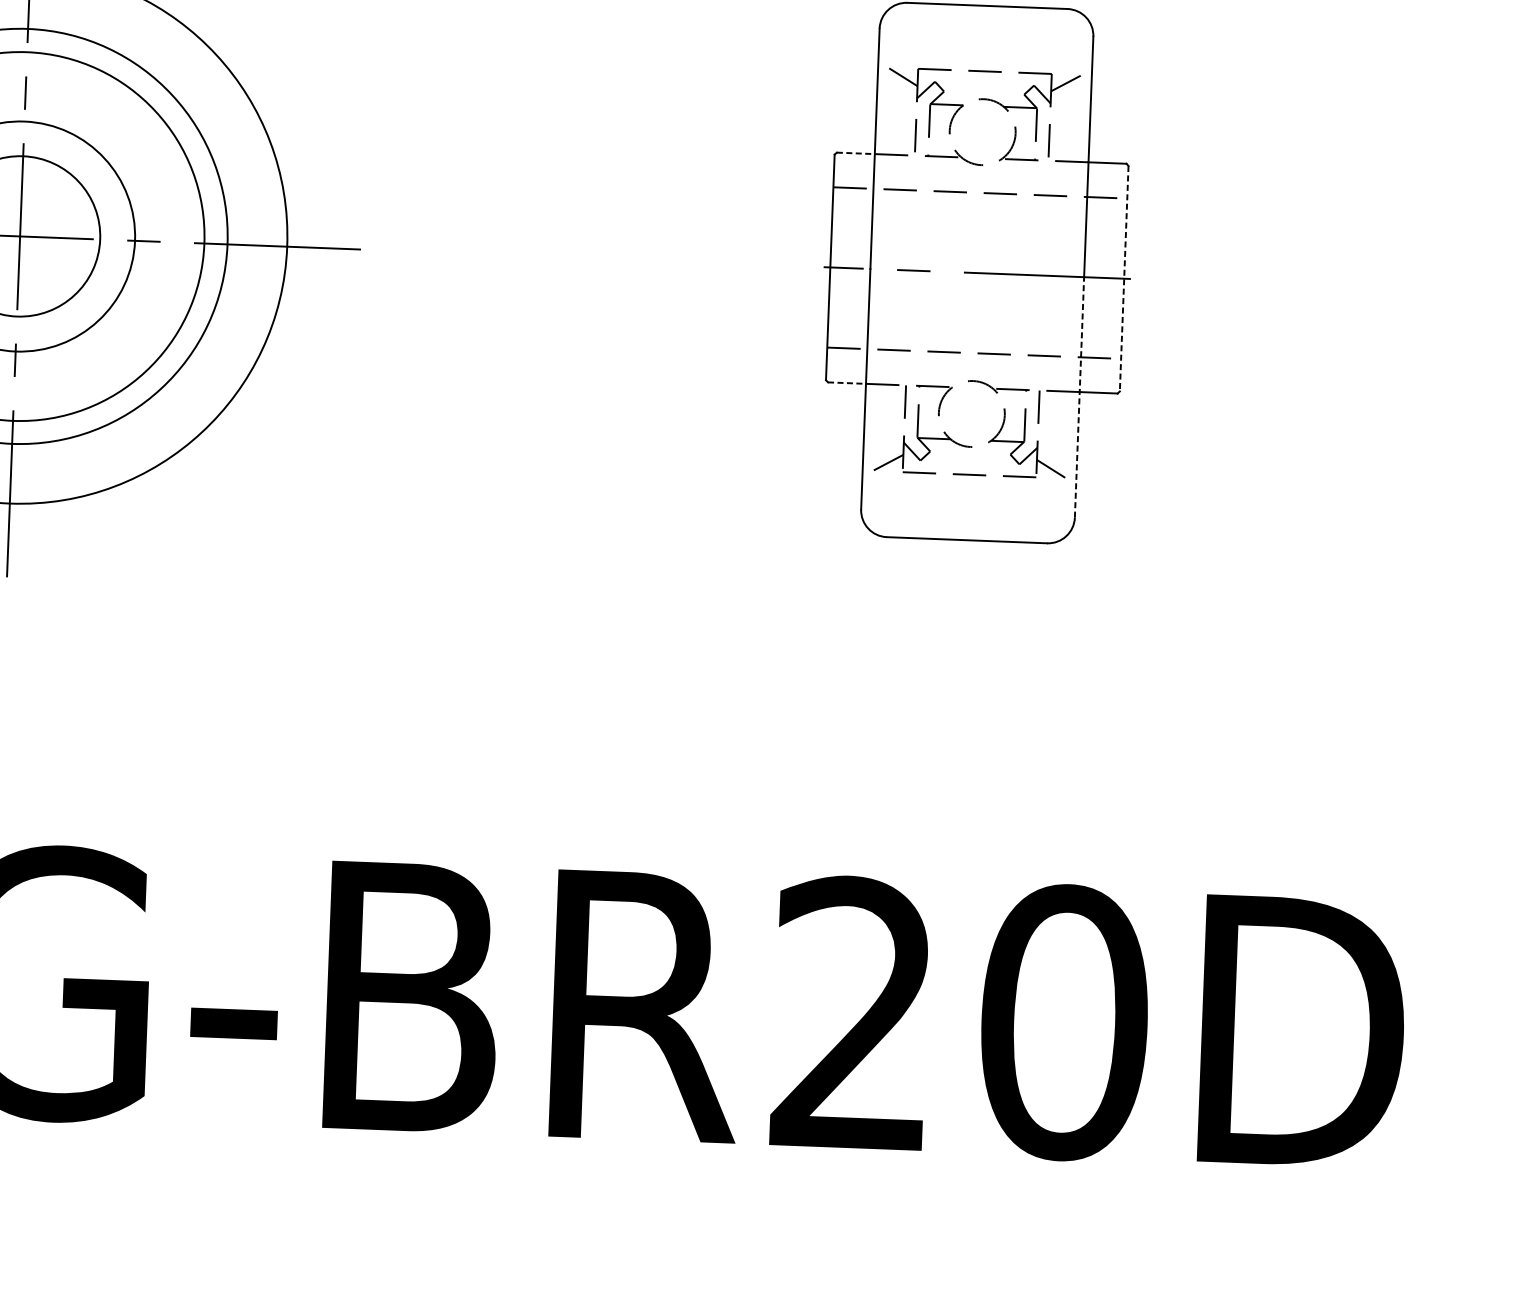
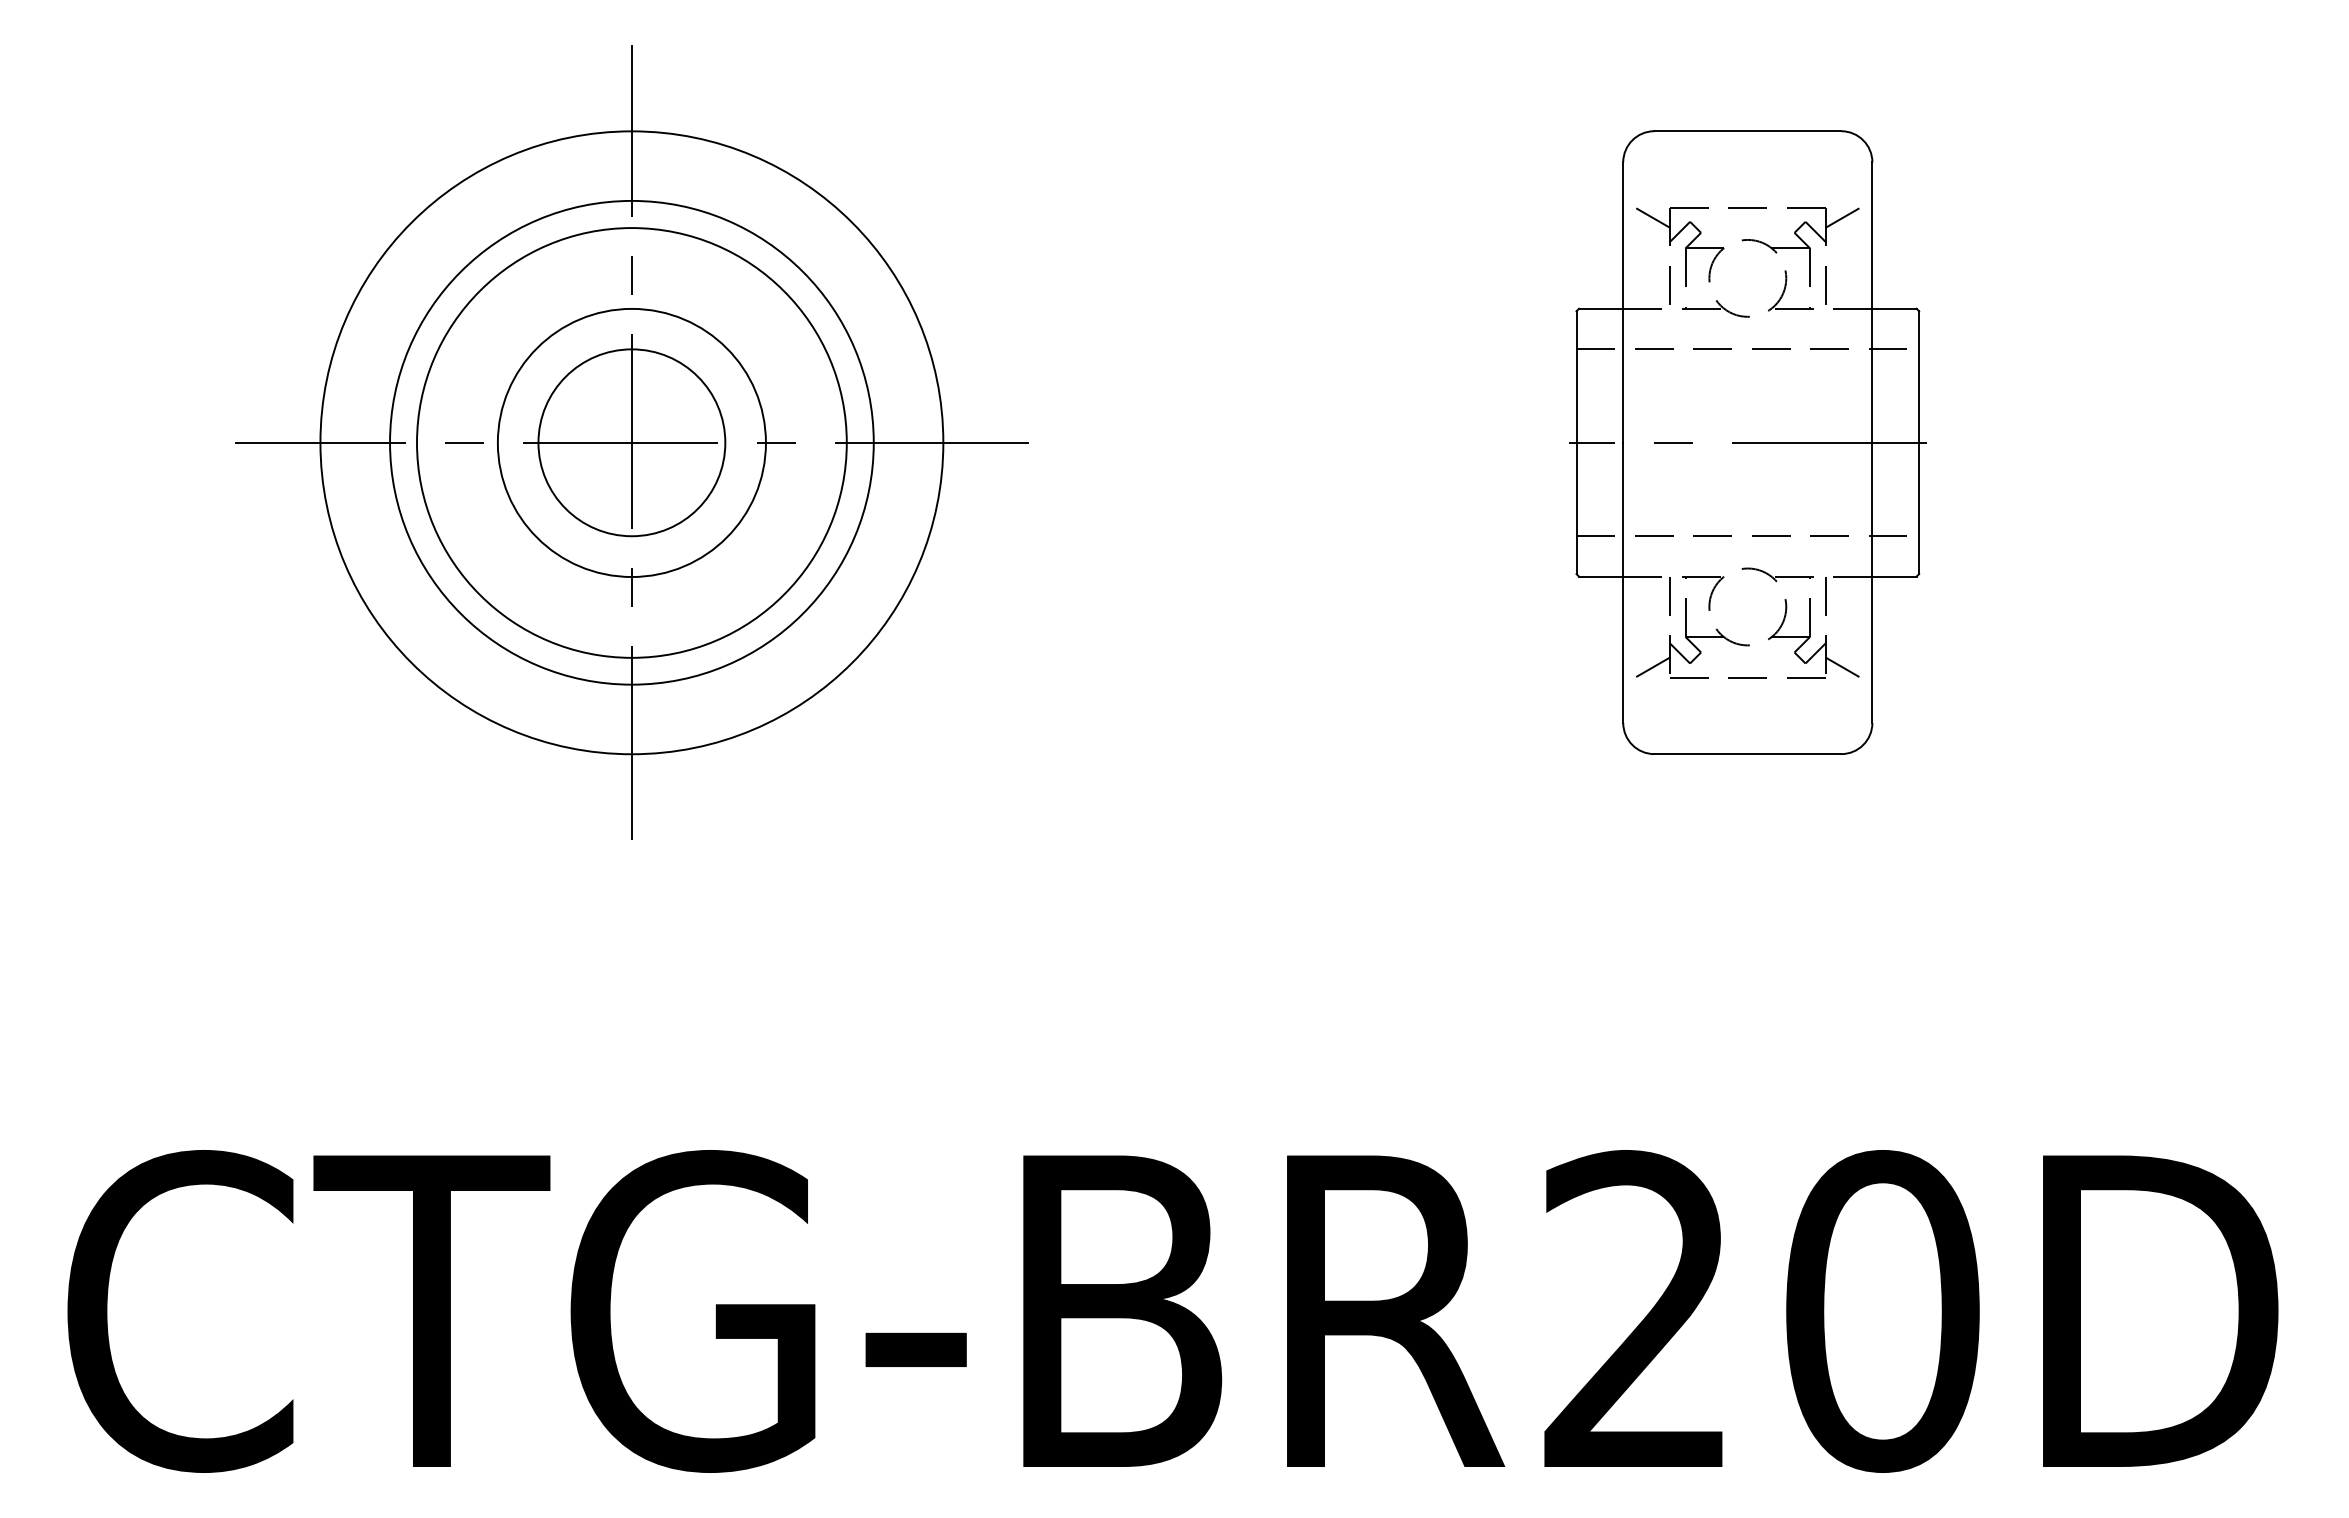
line: (856, 153) -> (1601, 308), dashed -> solid
line: (1124, 279) -> (1919, 443), dashed -> solid
line: (847, 383) -> (1601, 576), dashed -> solid
line: (1079, 397) -> (1872, 582), dashed -> solid

